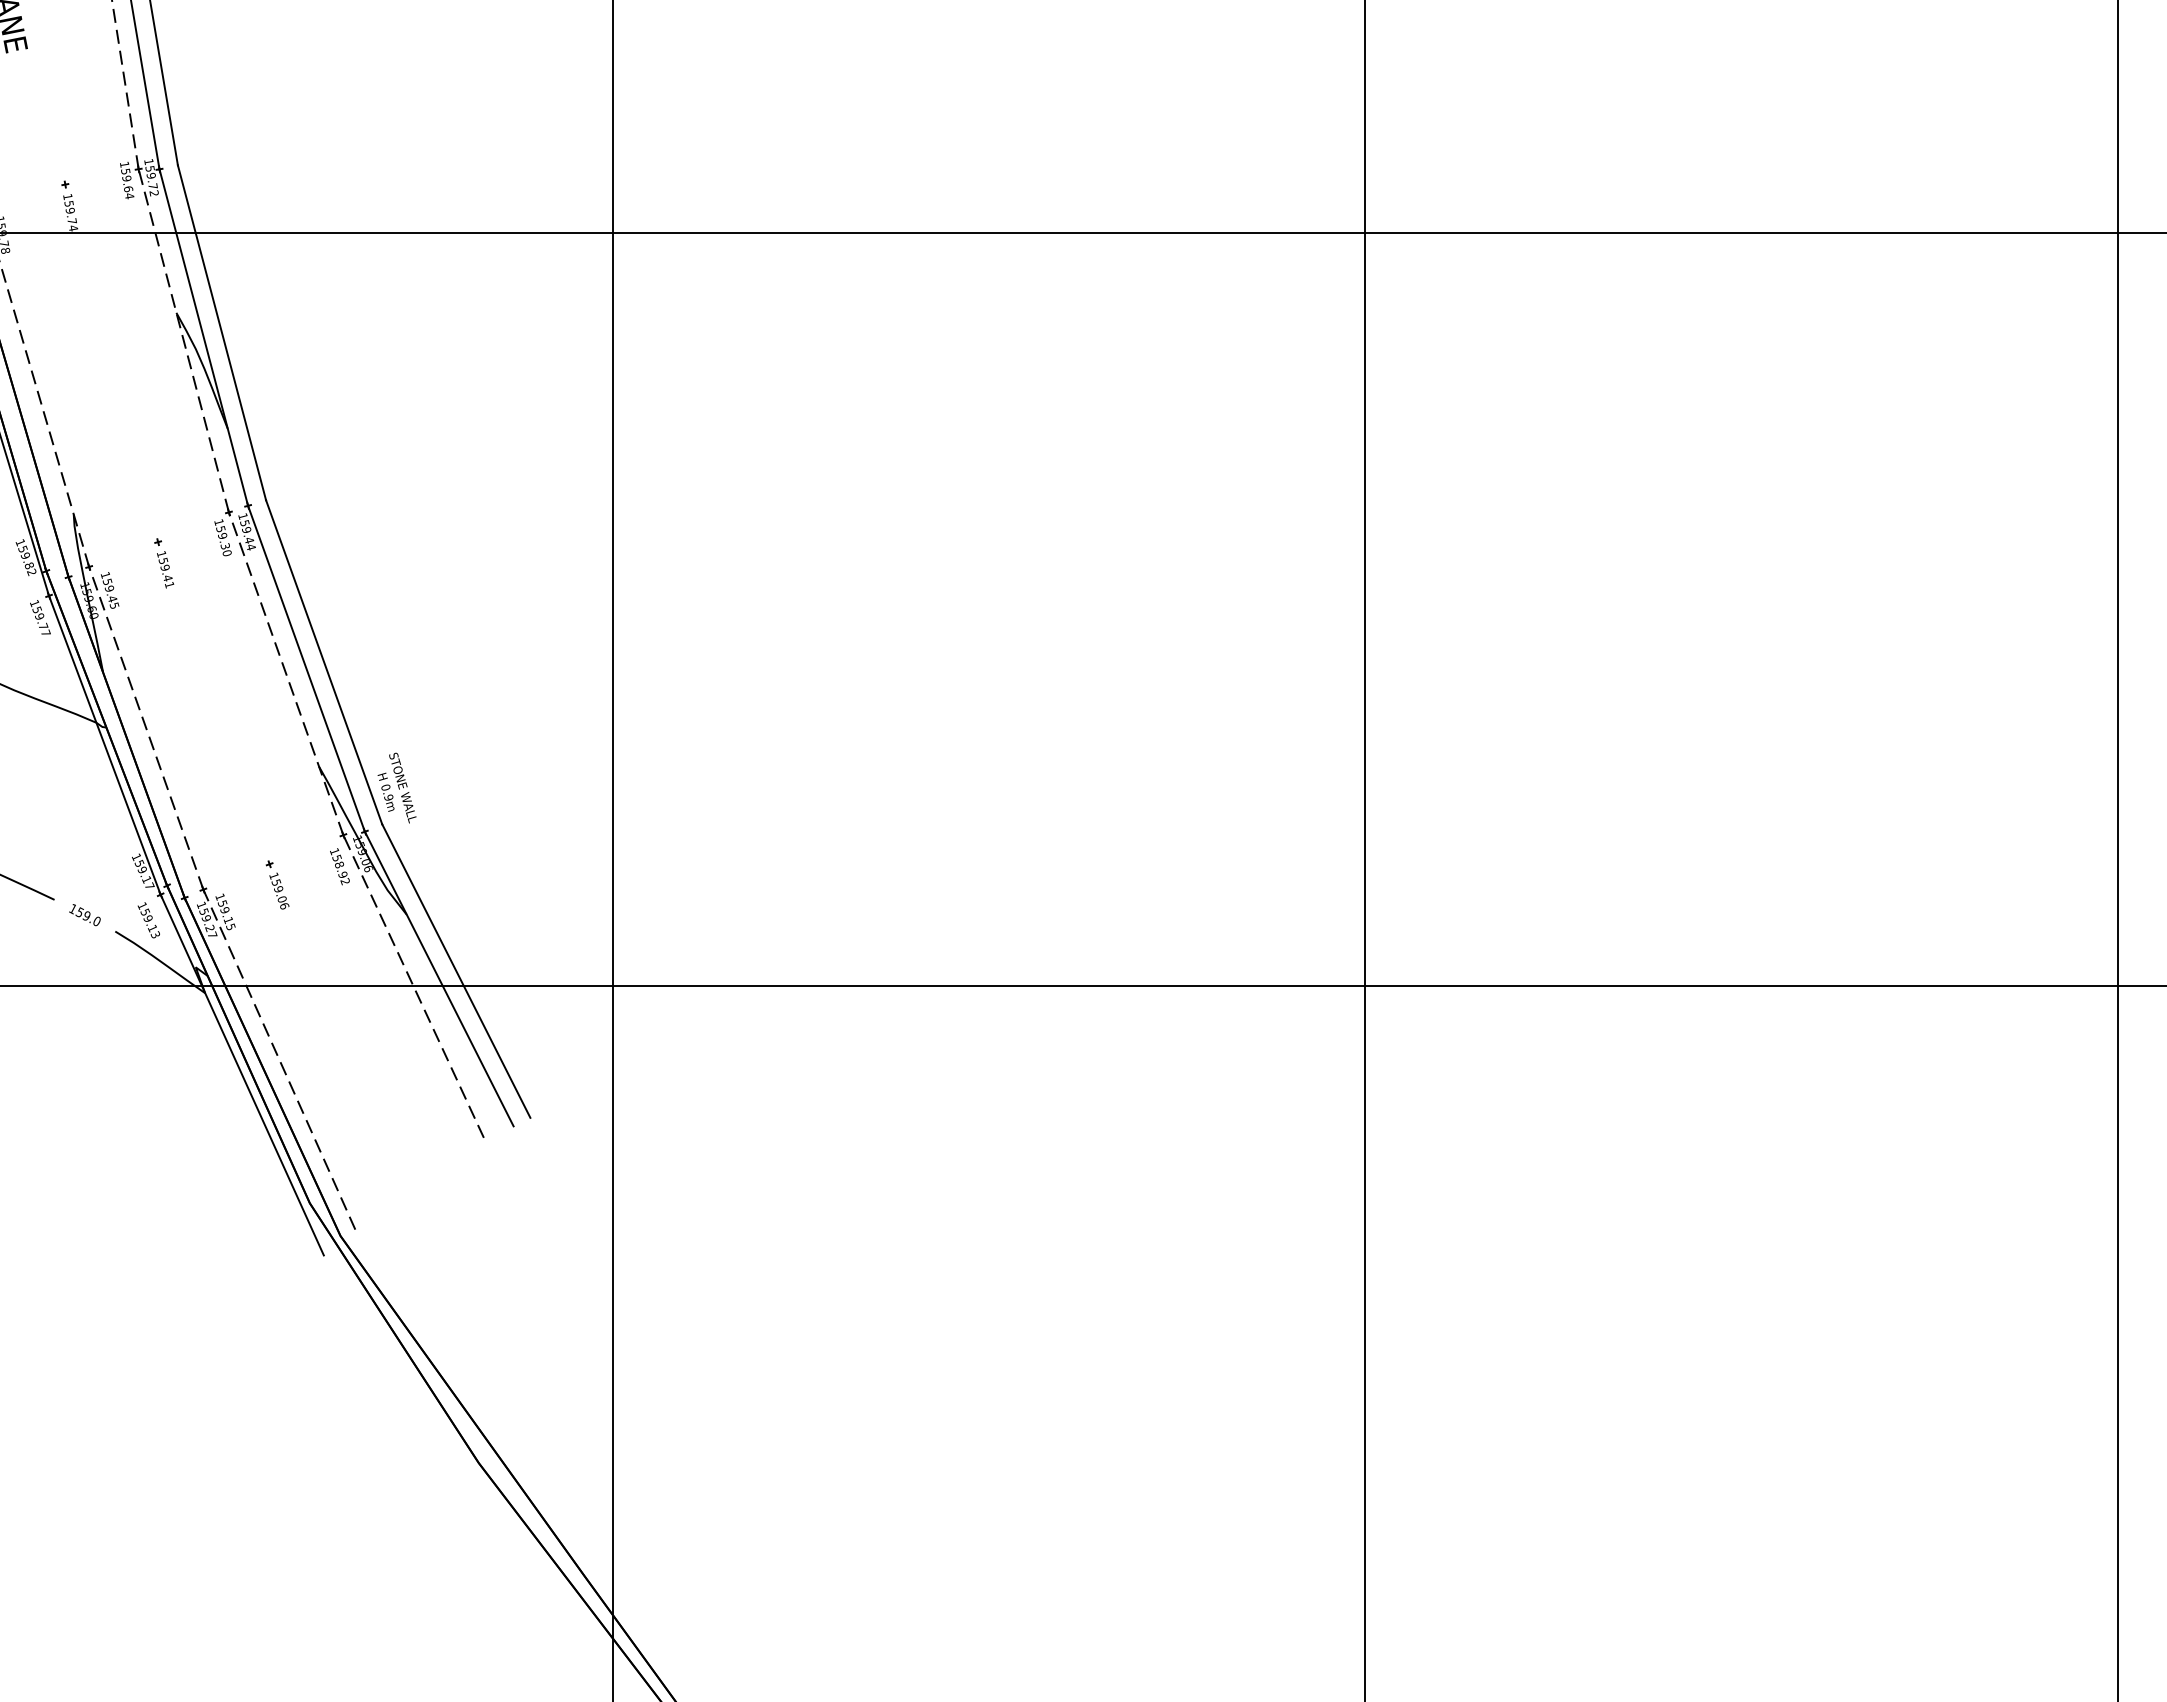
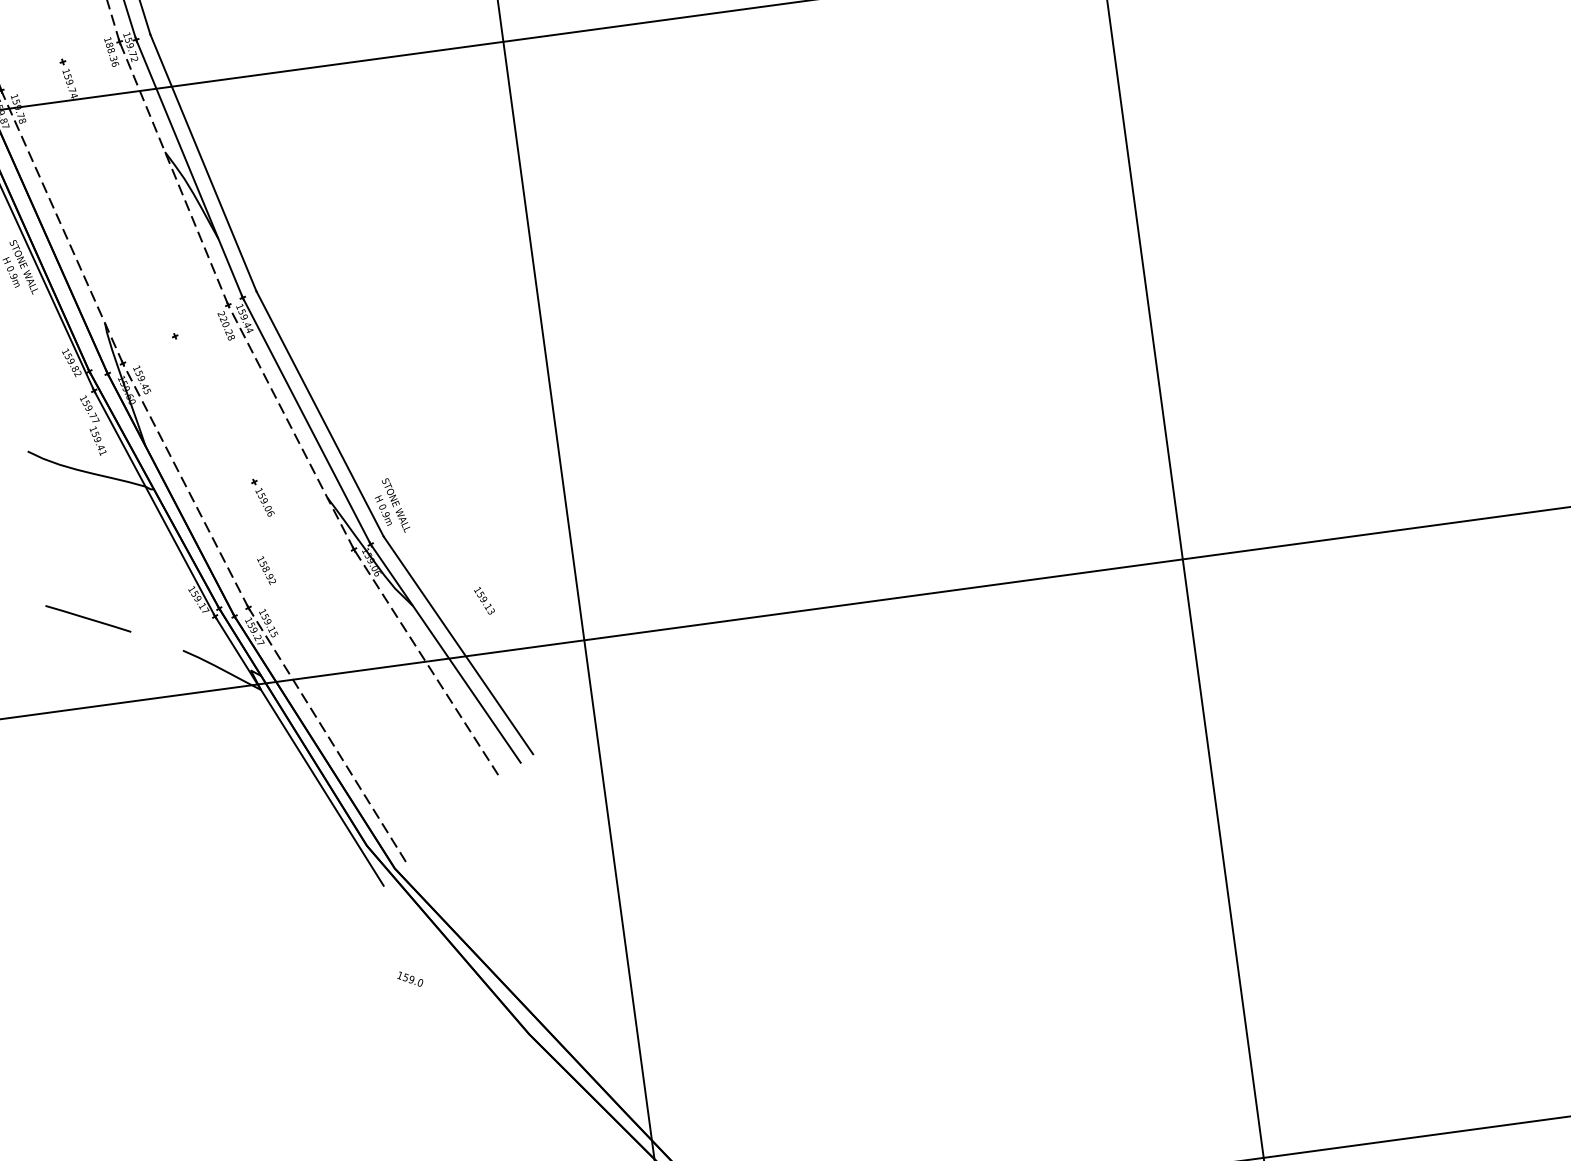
text: (127, 183) -> (112, 54), 159.64 -> 188.36
text: (222, 537) -> (225, 325), 159.30 -> 220.28
text: (165, 569) -> (98, 441), moved
text: (339, 866) -> (266, 570), moved
part: (277, 884) -> (262, 497), moved
text: (84, 915) -> (409, 979), moved
text: (148, 920) -> (484, 600), moved

